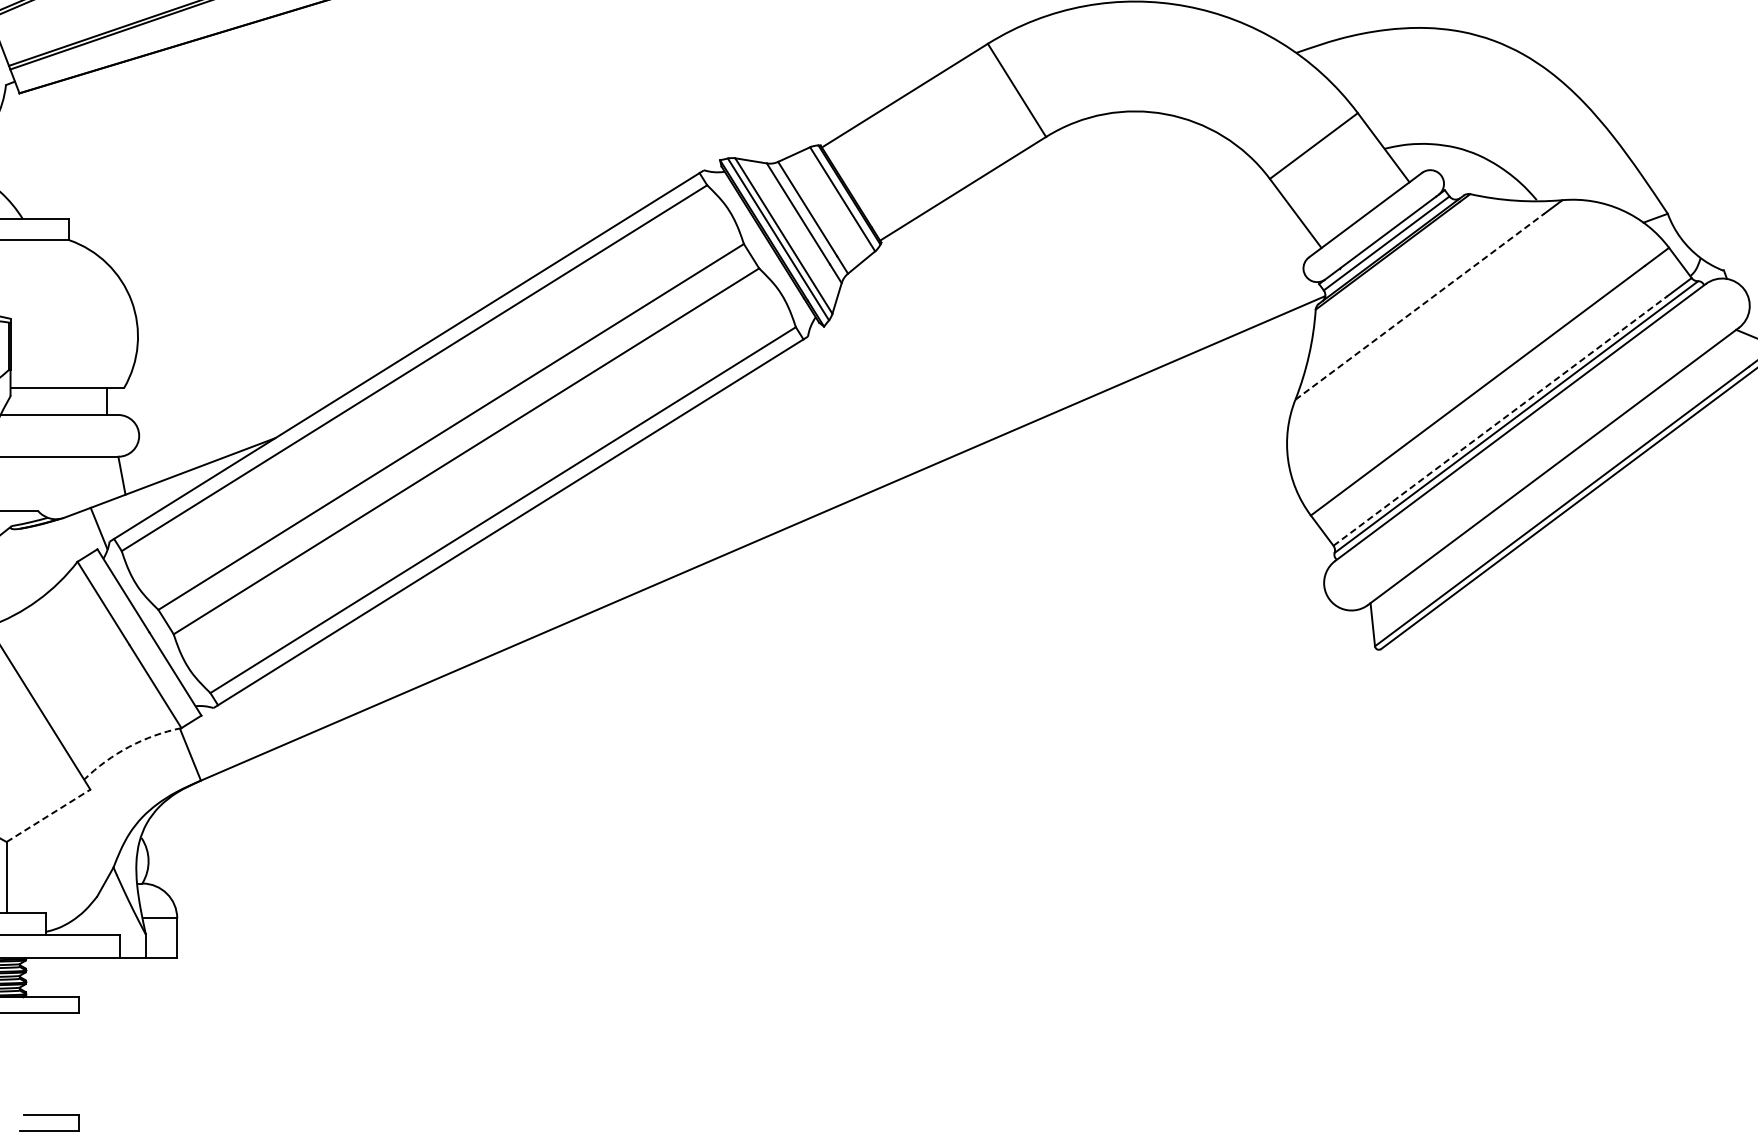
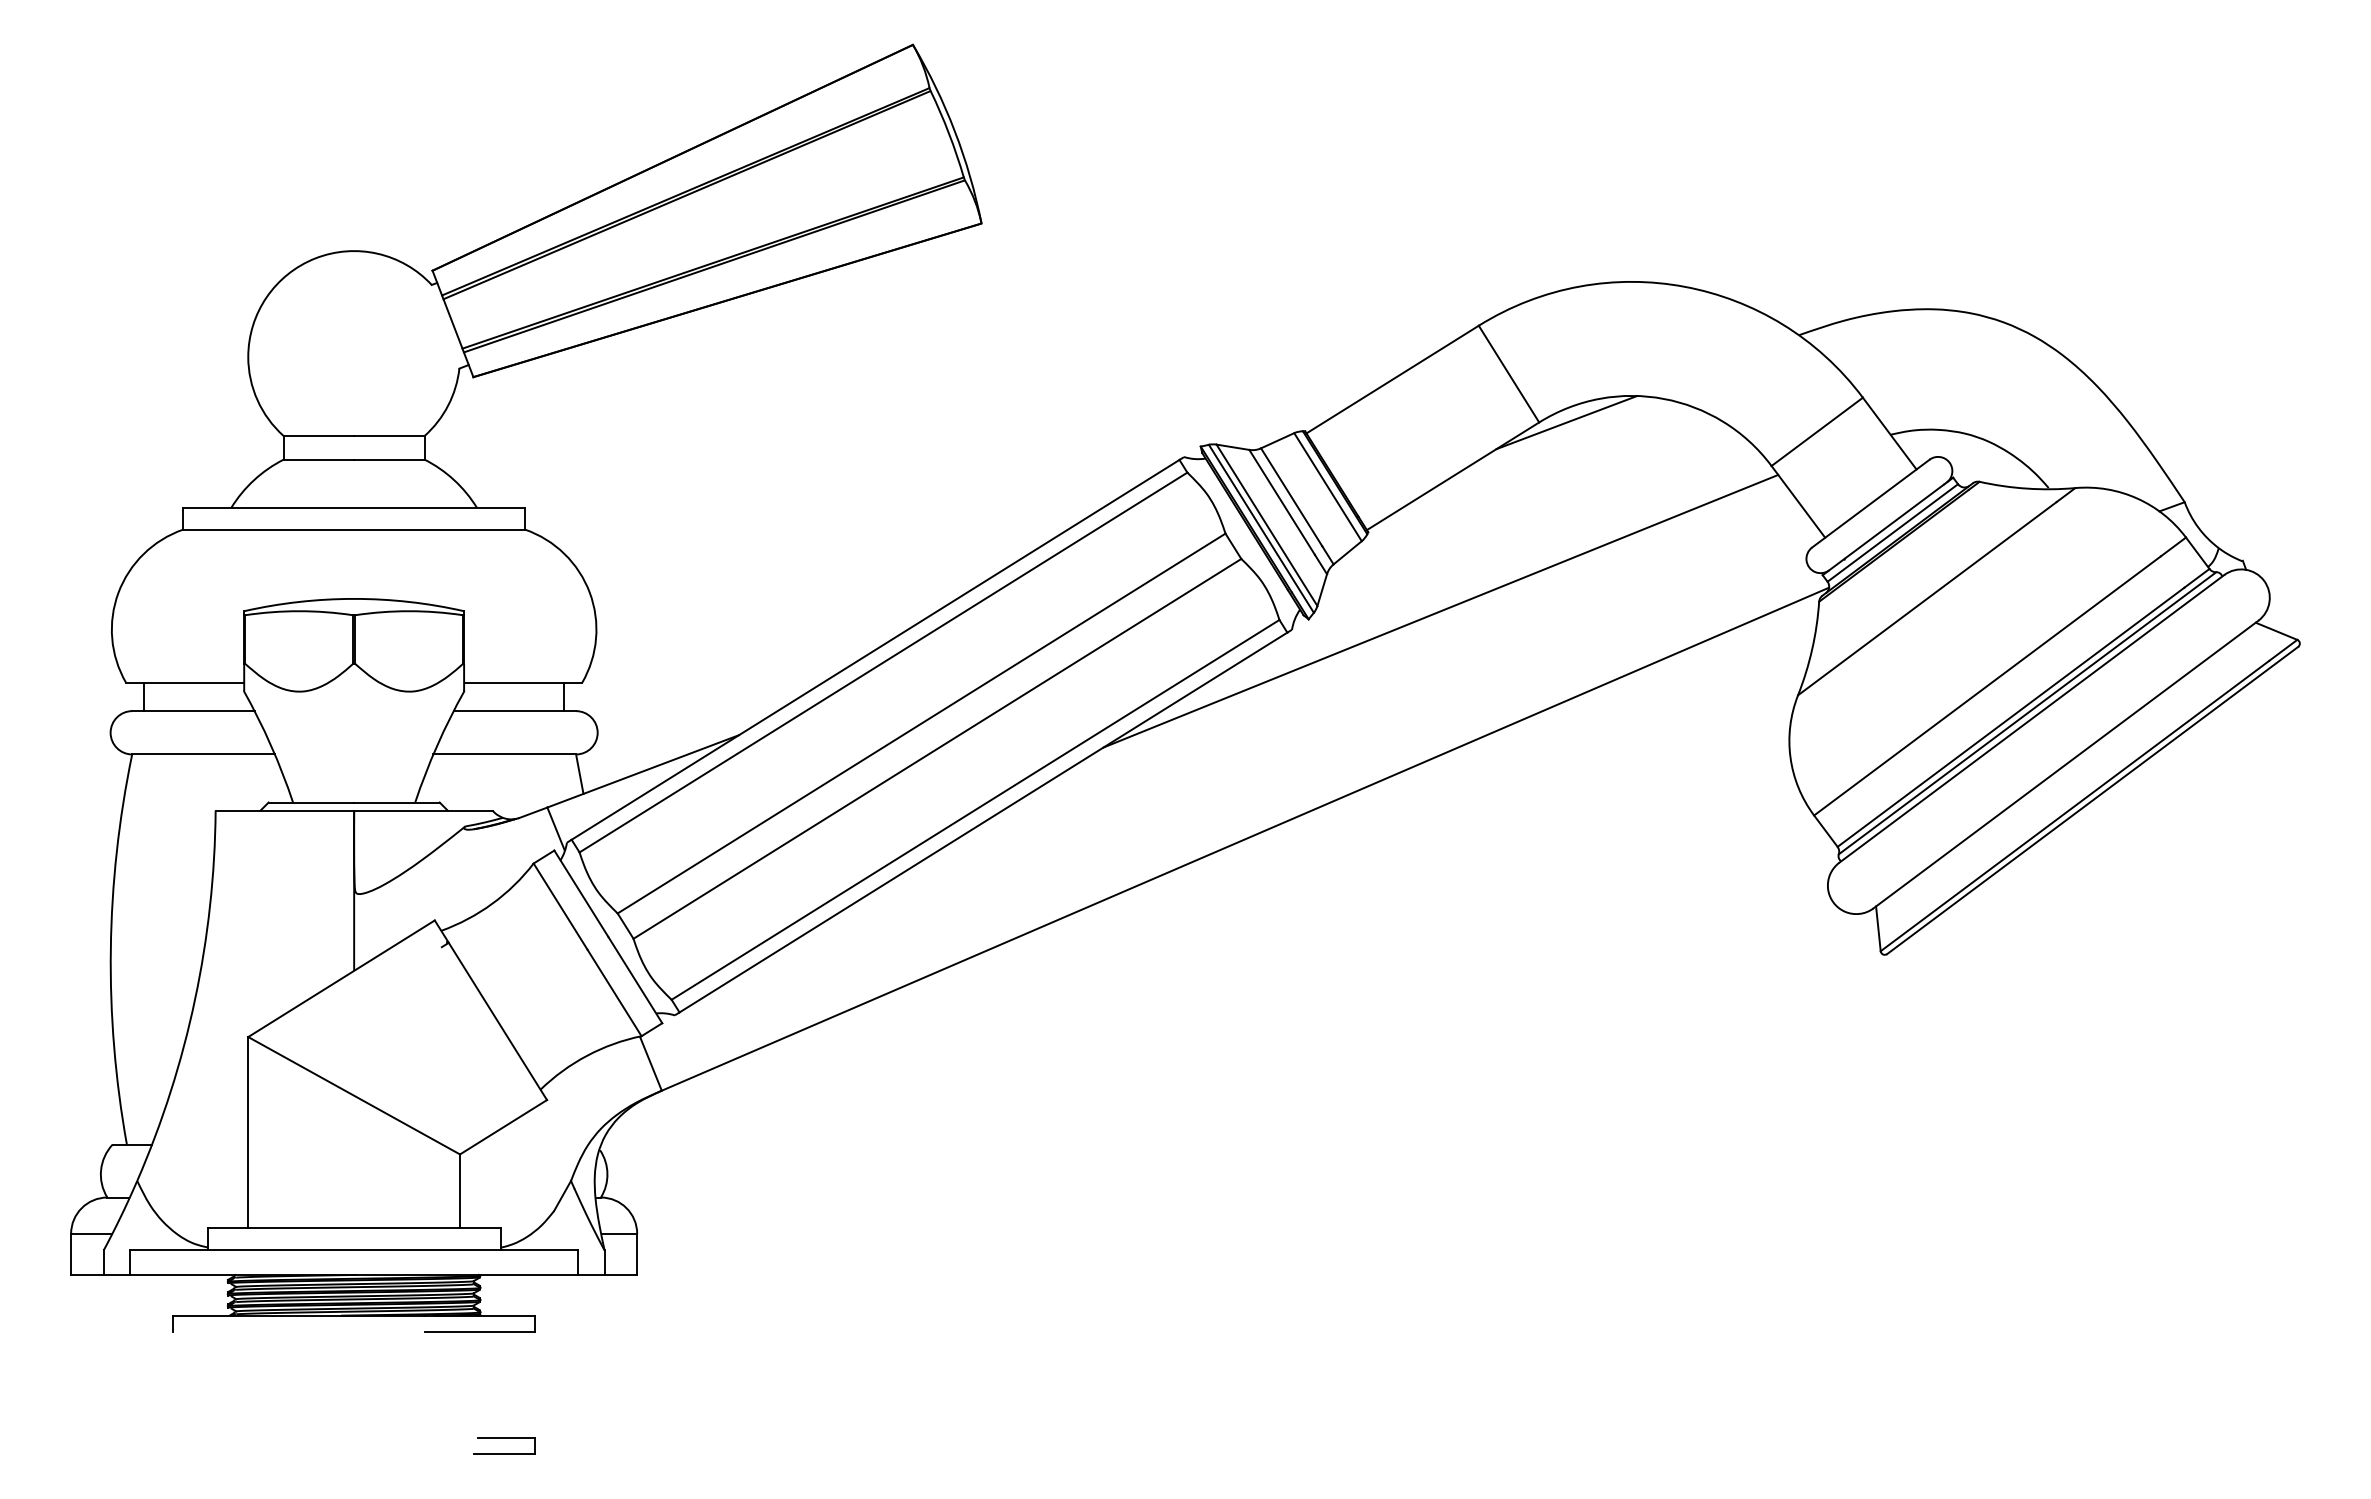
line: (1072, 137) -> (1566, 422), added
line: (1420, 306) -> (1927, 598), dashed -> solid
line: (950, 318) -> (1440, 610), added
line: (1500, 421) -> (2011, 717), dashed -> solid
arc: (129, 746) -> (587, 1055), dashed -> solid
line: (48, 815) -> (503, 1126), dashed -> solid

